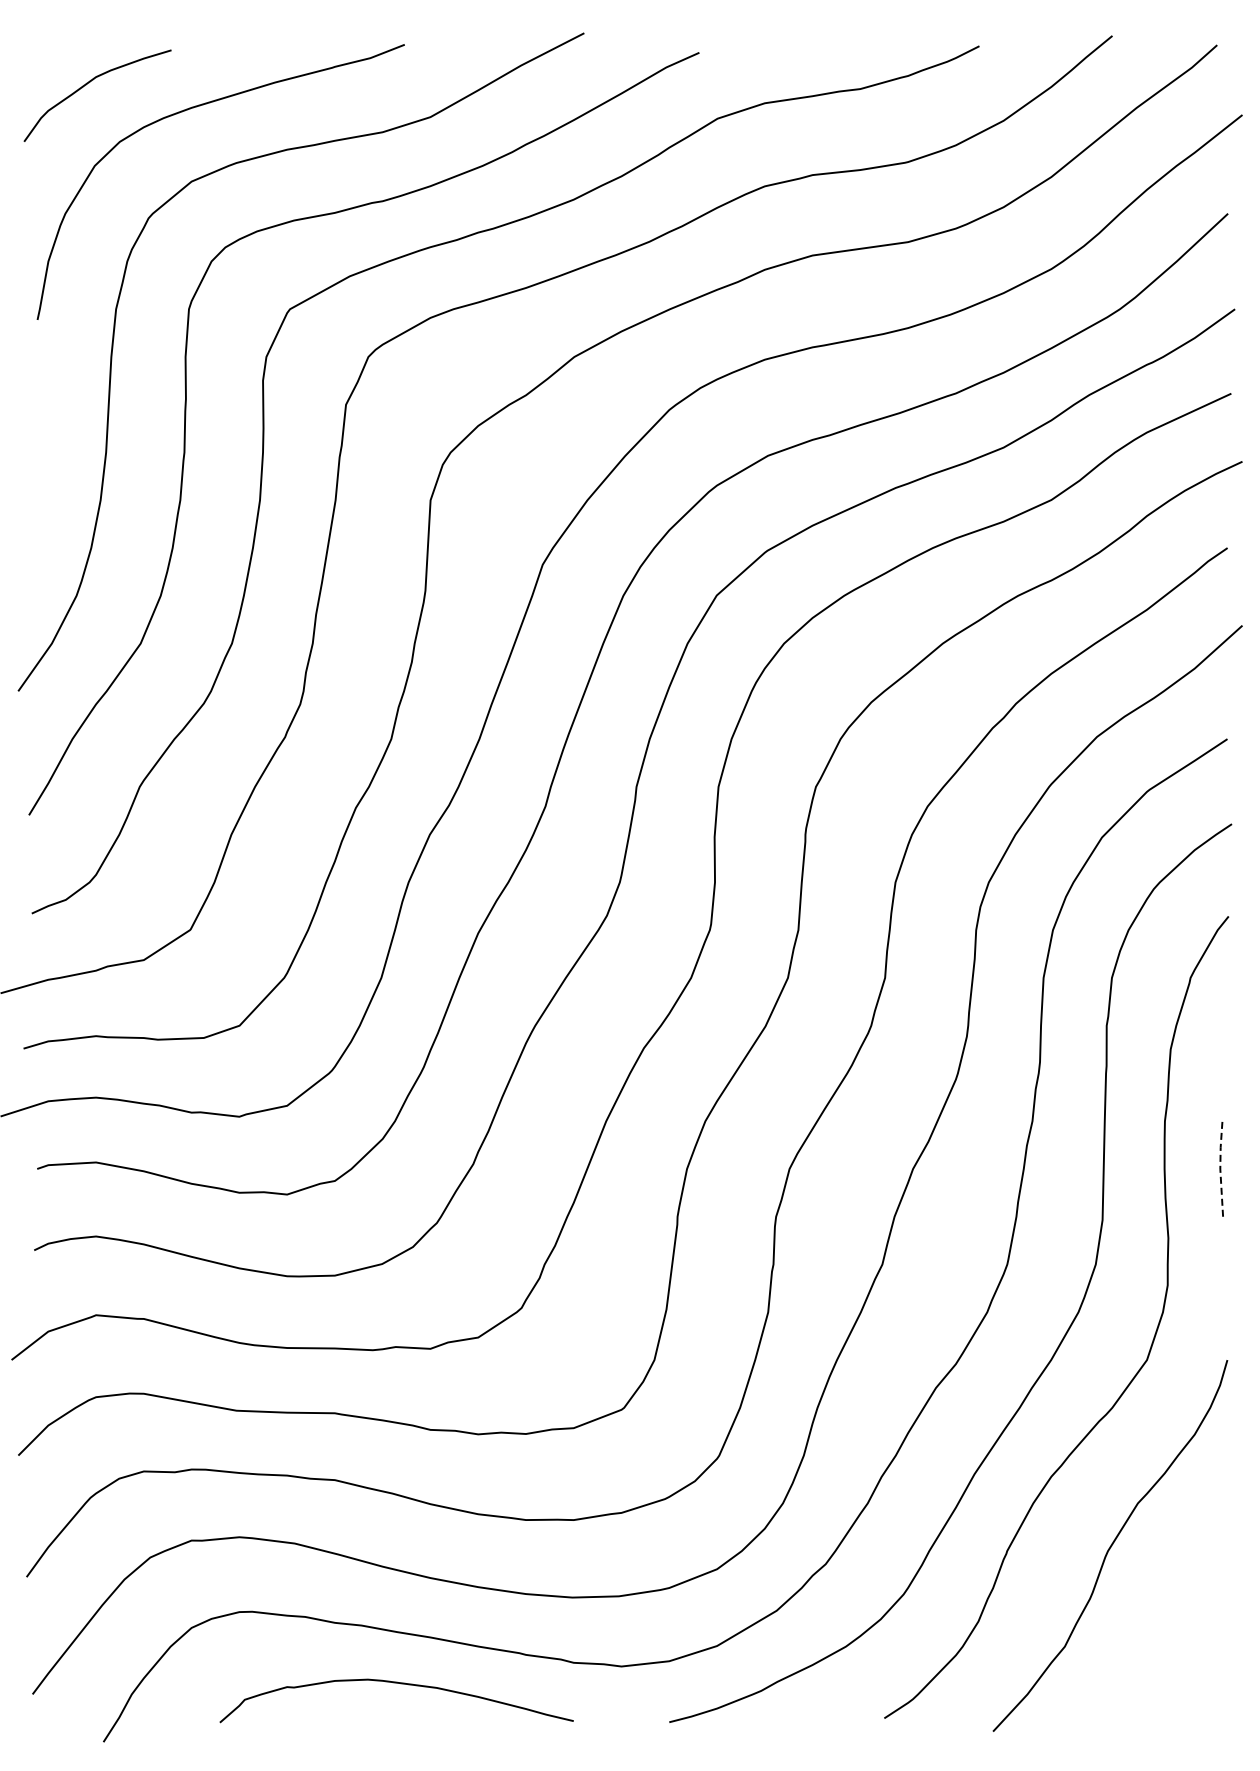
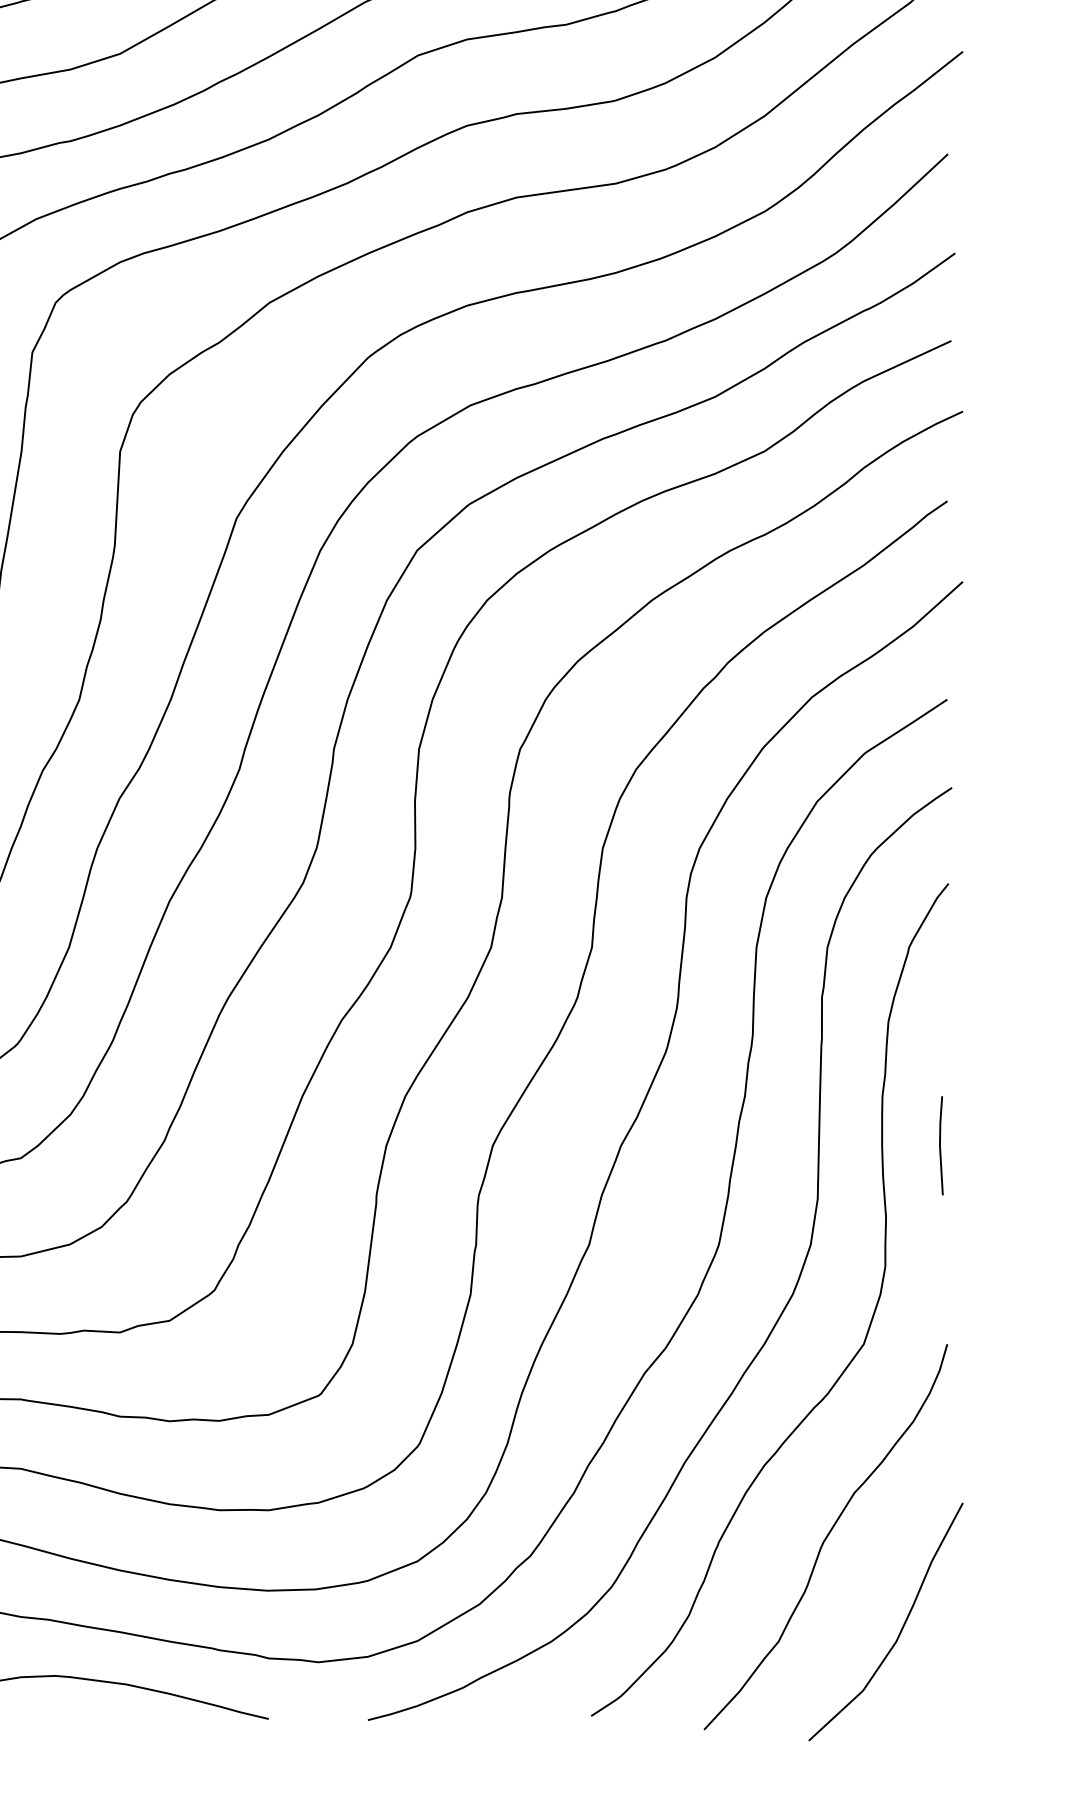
line: (1220, 1168) -> (940, 1145), dashed -> solid
curve: (1183, 1632) -> (901, 1626), added

